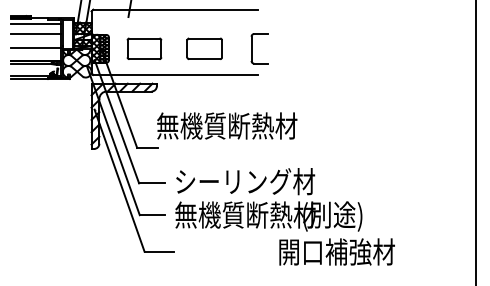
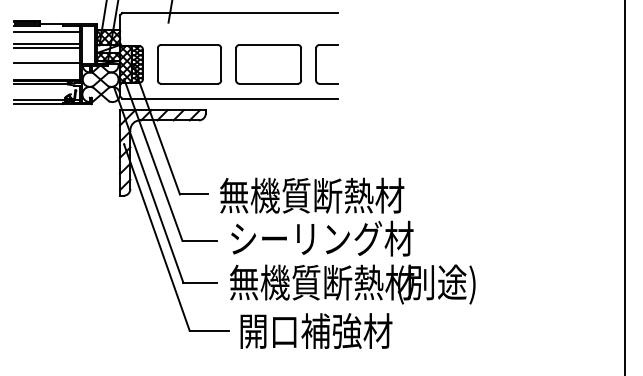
line: (35, 35) -> (46, 47), added
part: (144, 48) -> (189, 64), size x1.43
part: (204, 48) -> (268, 64), size x1.43
part: (251, 48) -> (316, 64), moved
text: (227, 125) -> (312, 195), moved
text: (337, 251) -> (316, 330), moved

